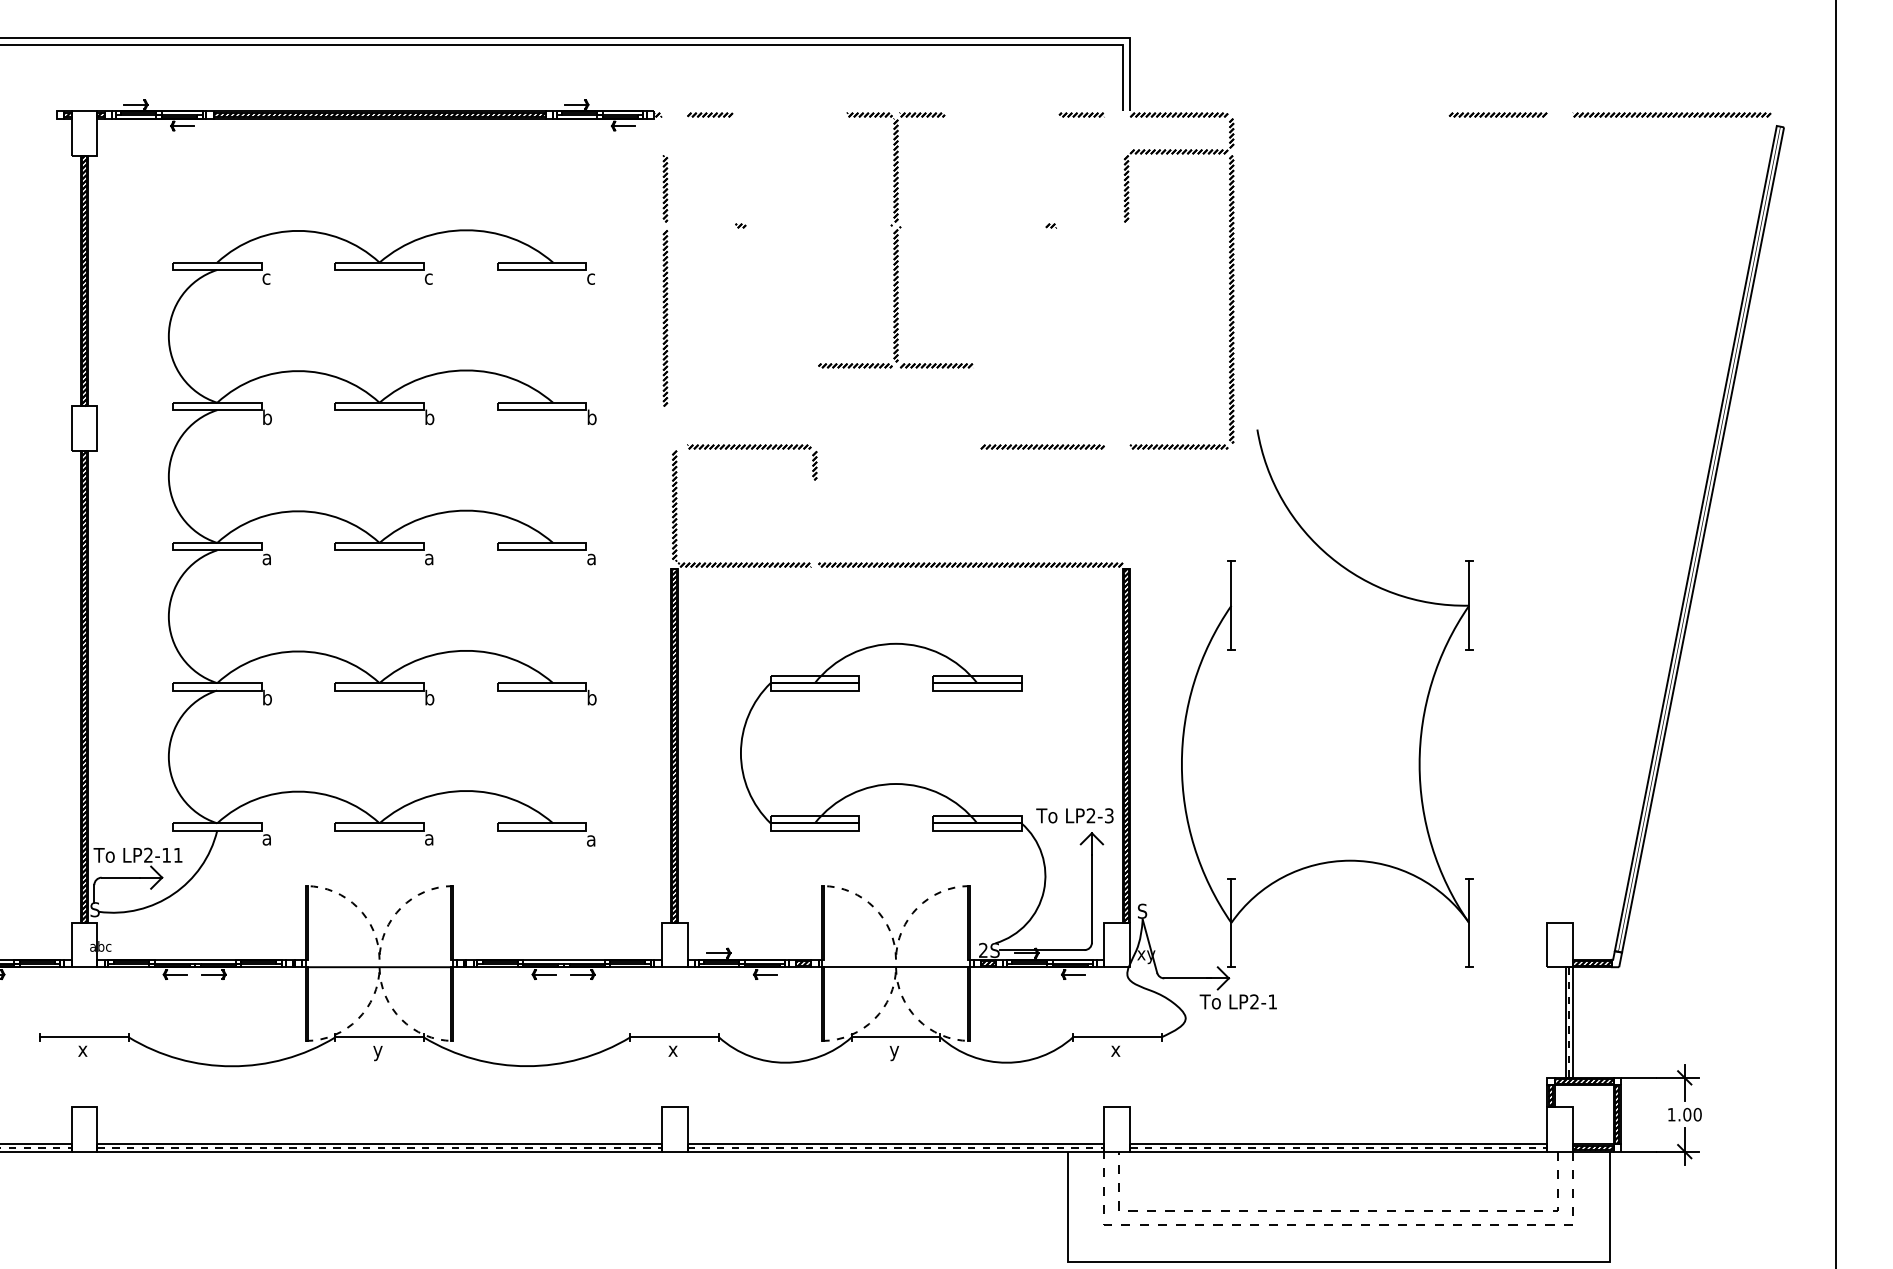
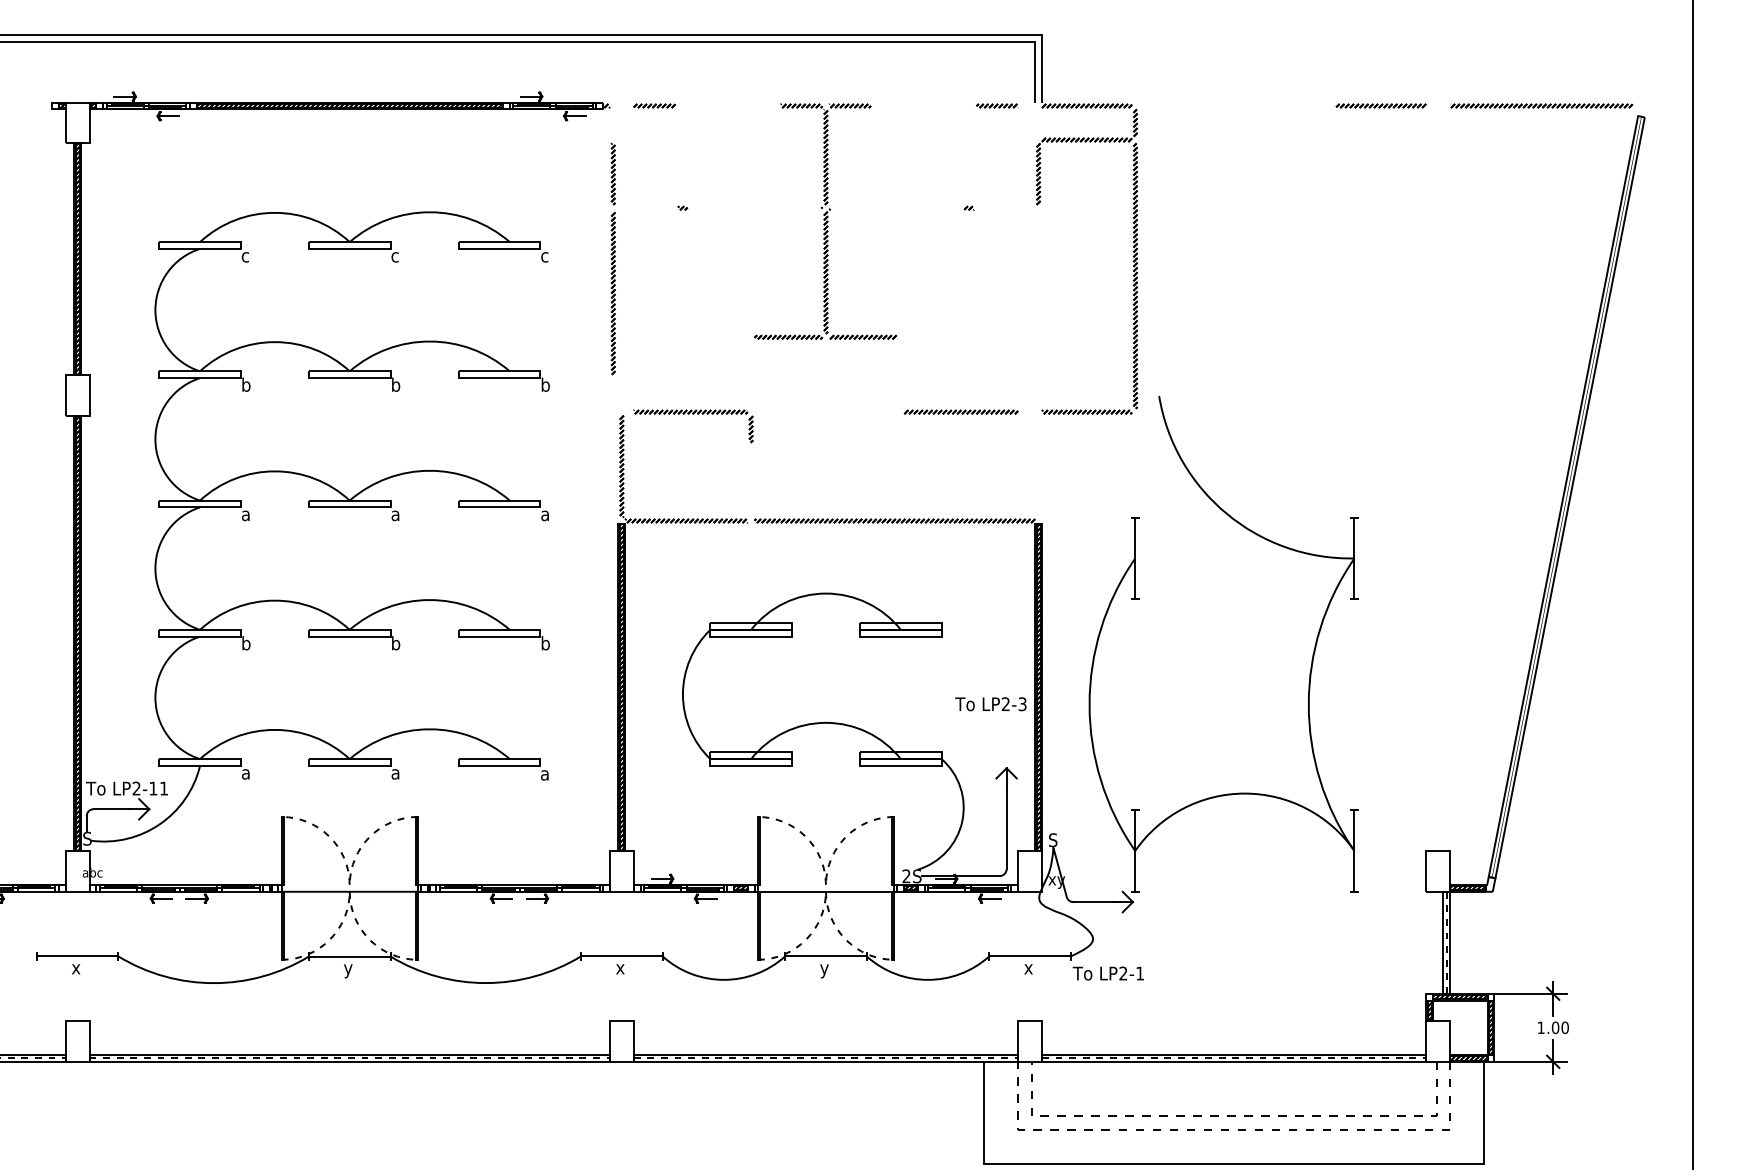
text: (1074, 815) -> (990, 703), moved
text: (1237, 1001) -> (1107, 973), moved

